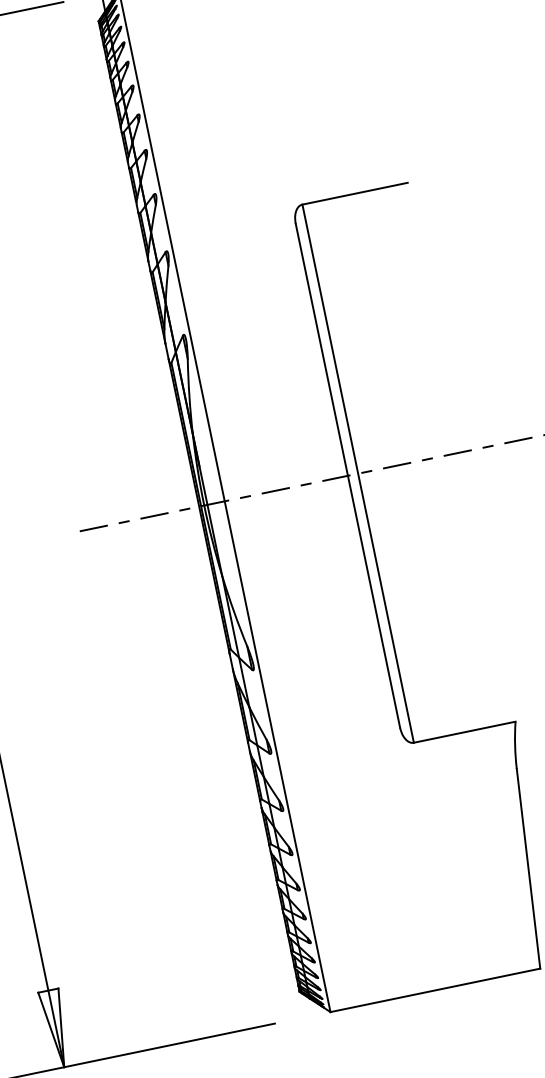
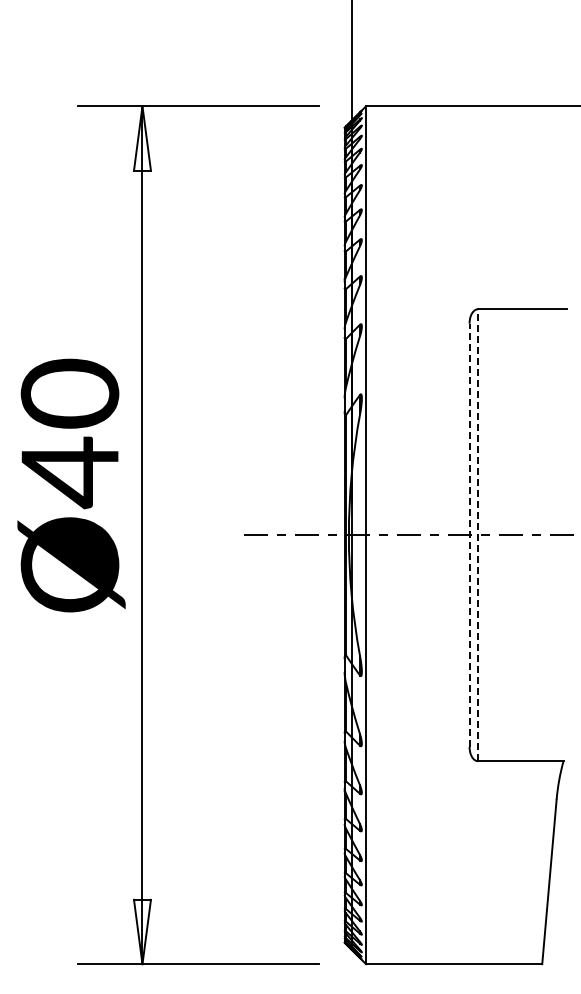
line: (358, 473) -> (478, 535), solid -> dashed
line: (347, 474) -> (469, 534), solid -> dashed

